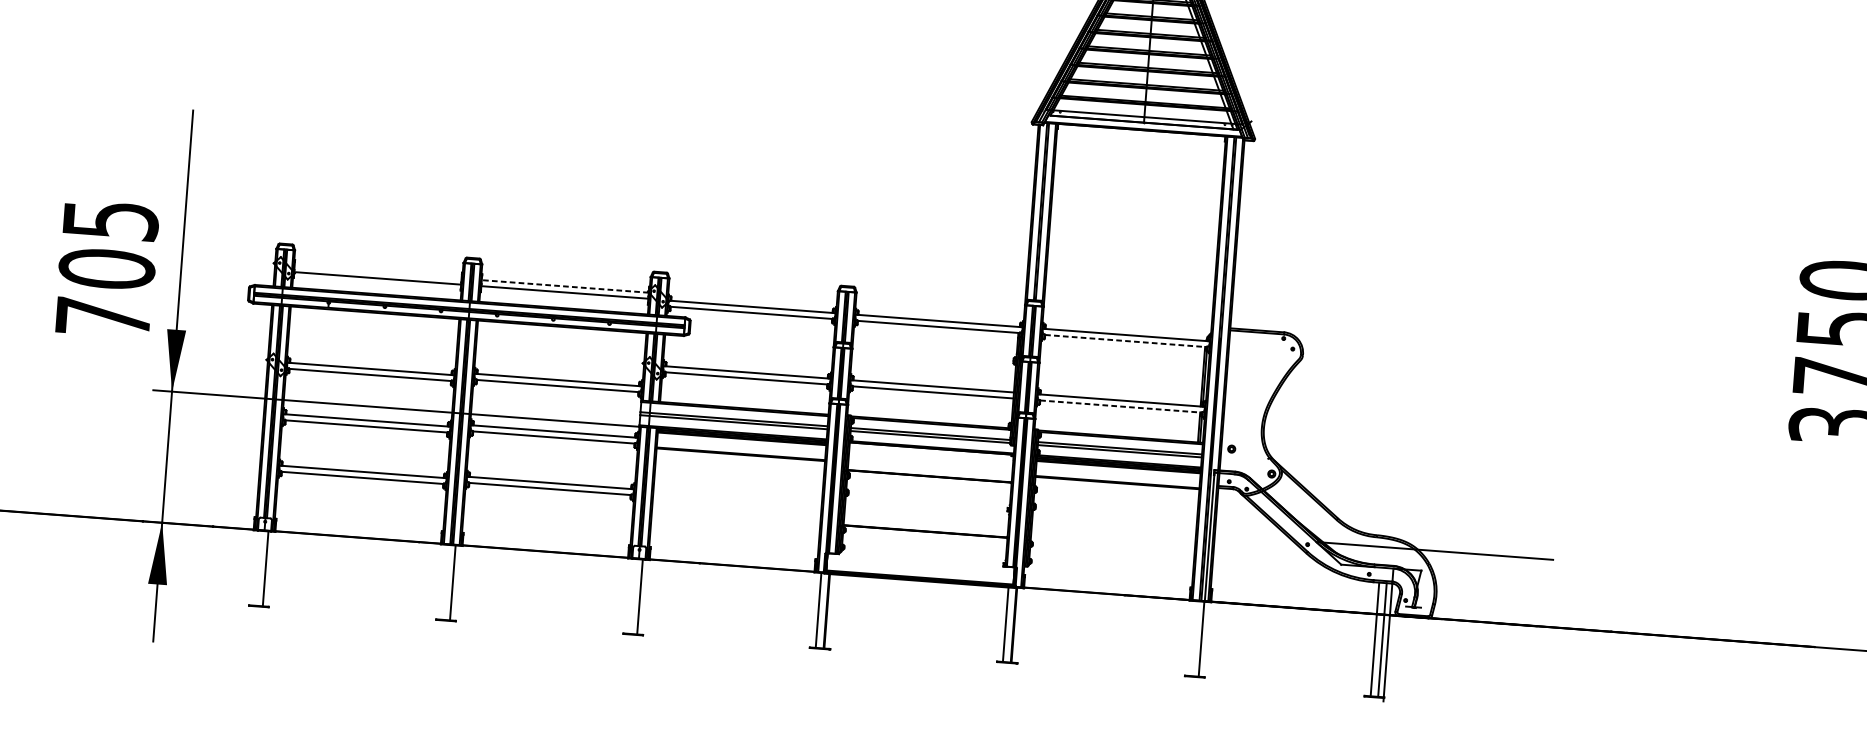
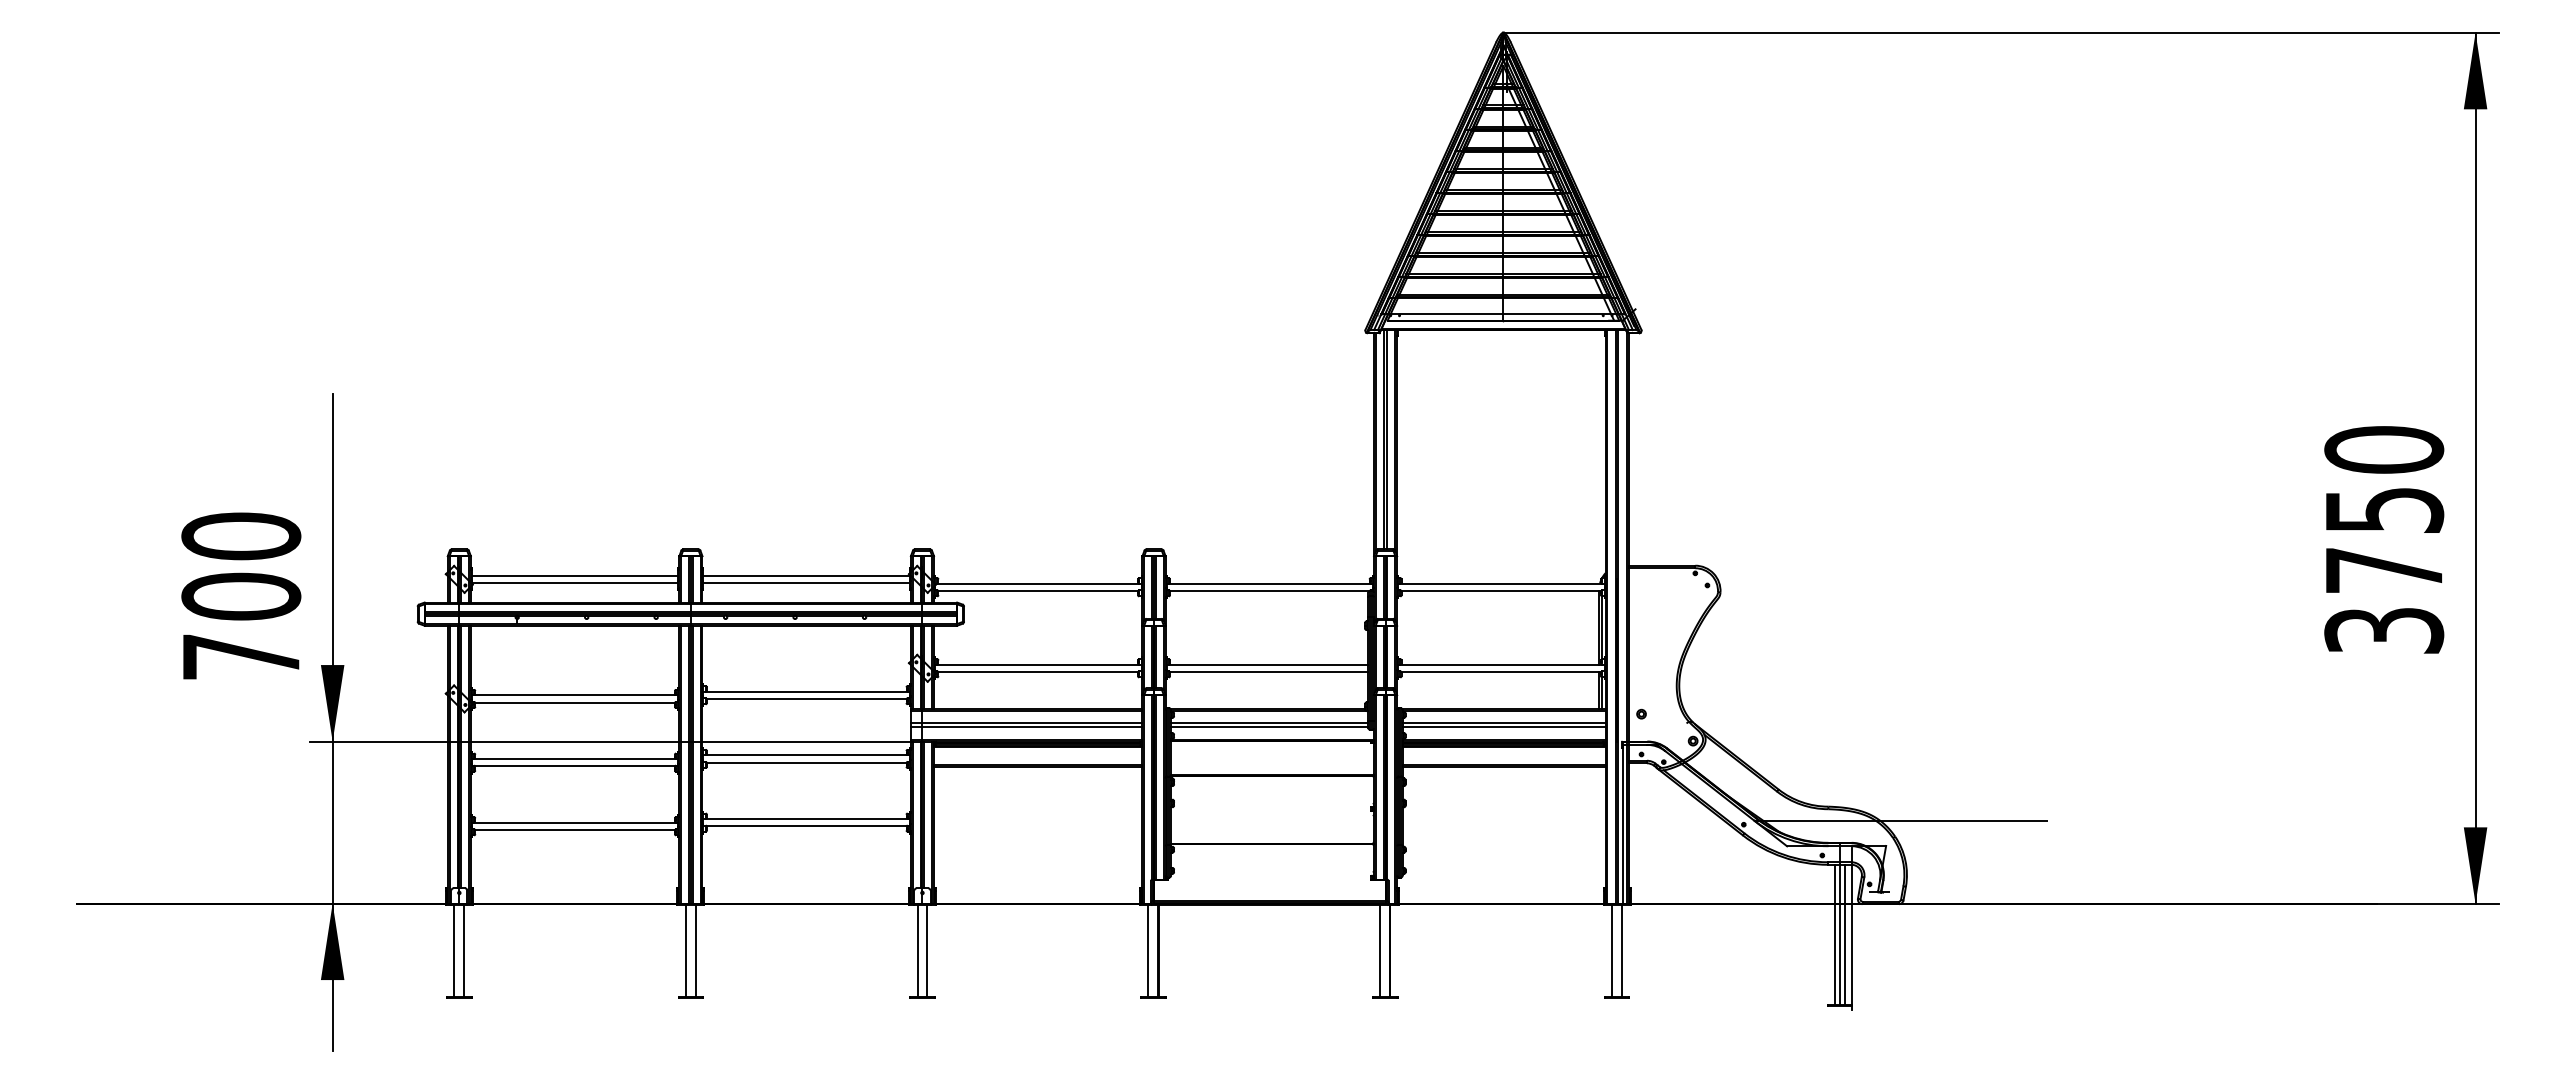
text: (110, 220) -> (241, 536), 705 -> 700
line: (377, 272) -> (574, 575), added
line: (565, 286) -> (806, 575), dashed -> solid
line: (1125, 341) -> (1501, 591), dashed -> solid
line: (1121, 406) -> (1501, 672), dashed -> solid
line: (257, 567) -> (454, 950), added
line: (445, 582) -> (686, 950), added
line: (632, 596) -> (917, 950), added
line: (1379, 631) -> (1840, 924), added
line: (1193, 638) -> (1612, 950), added

